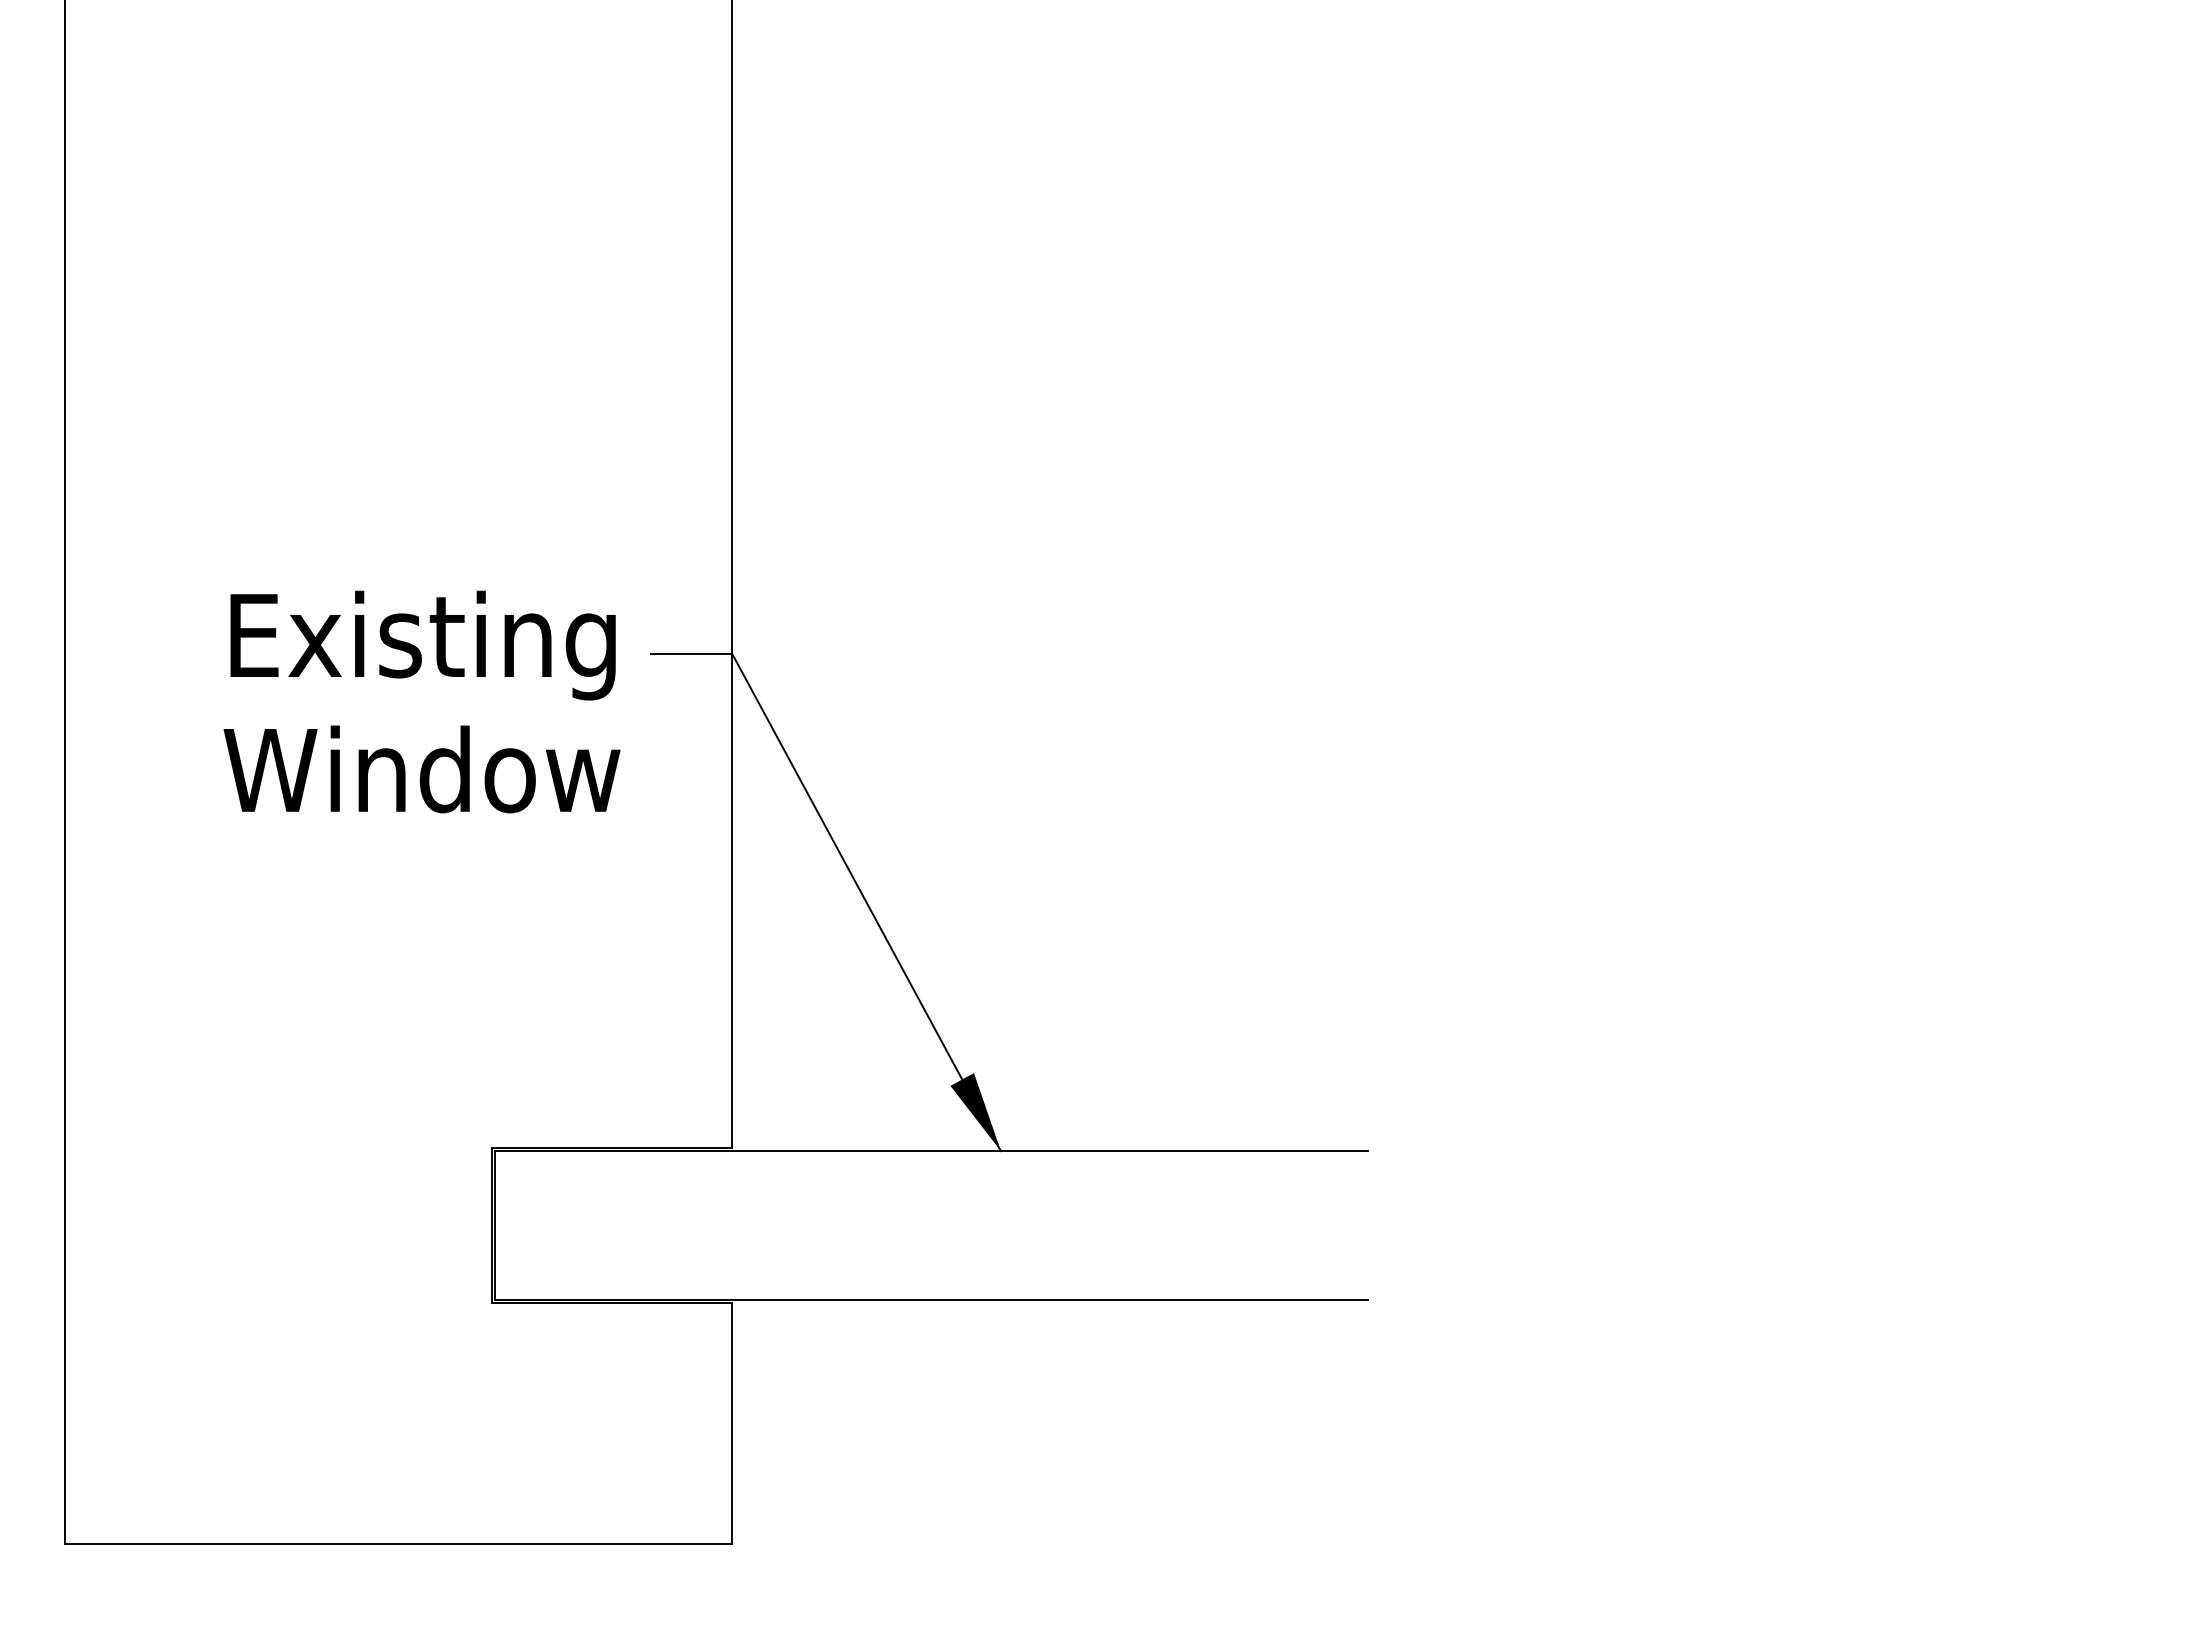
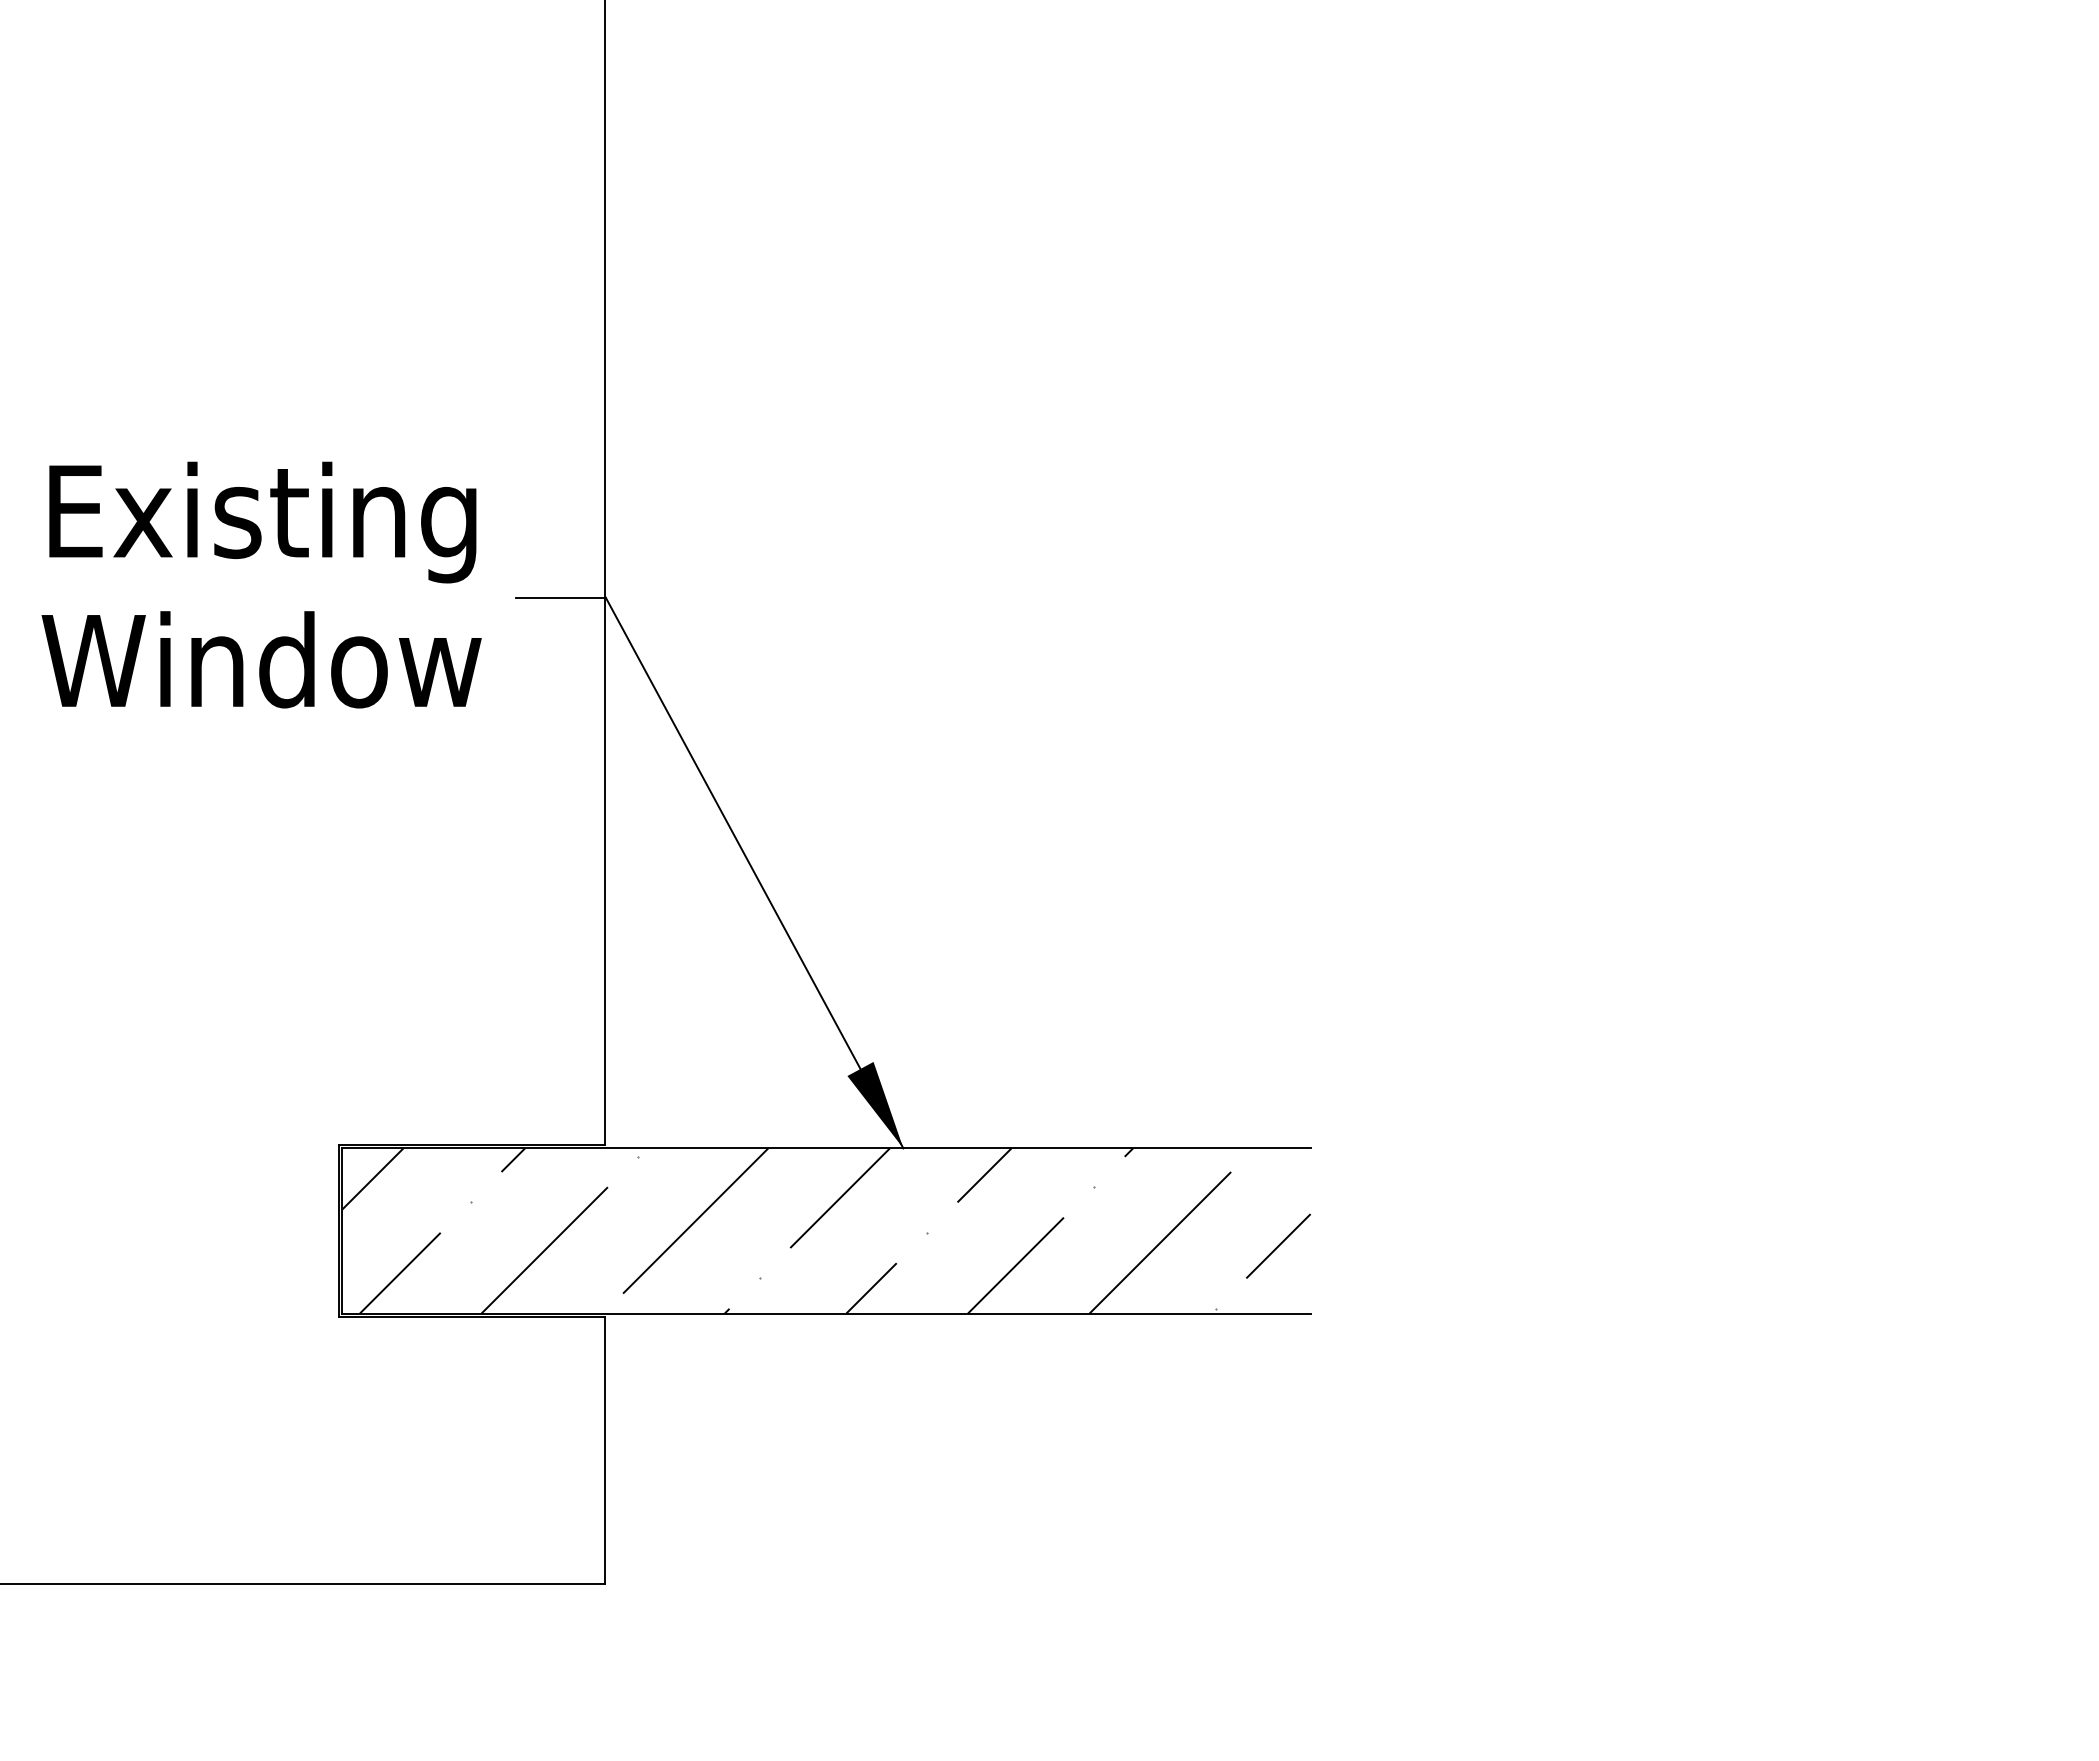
text: (421, 701) -> (261, 584), moved
hatch: (931, 1225) -> (826, 1230), added

